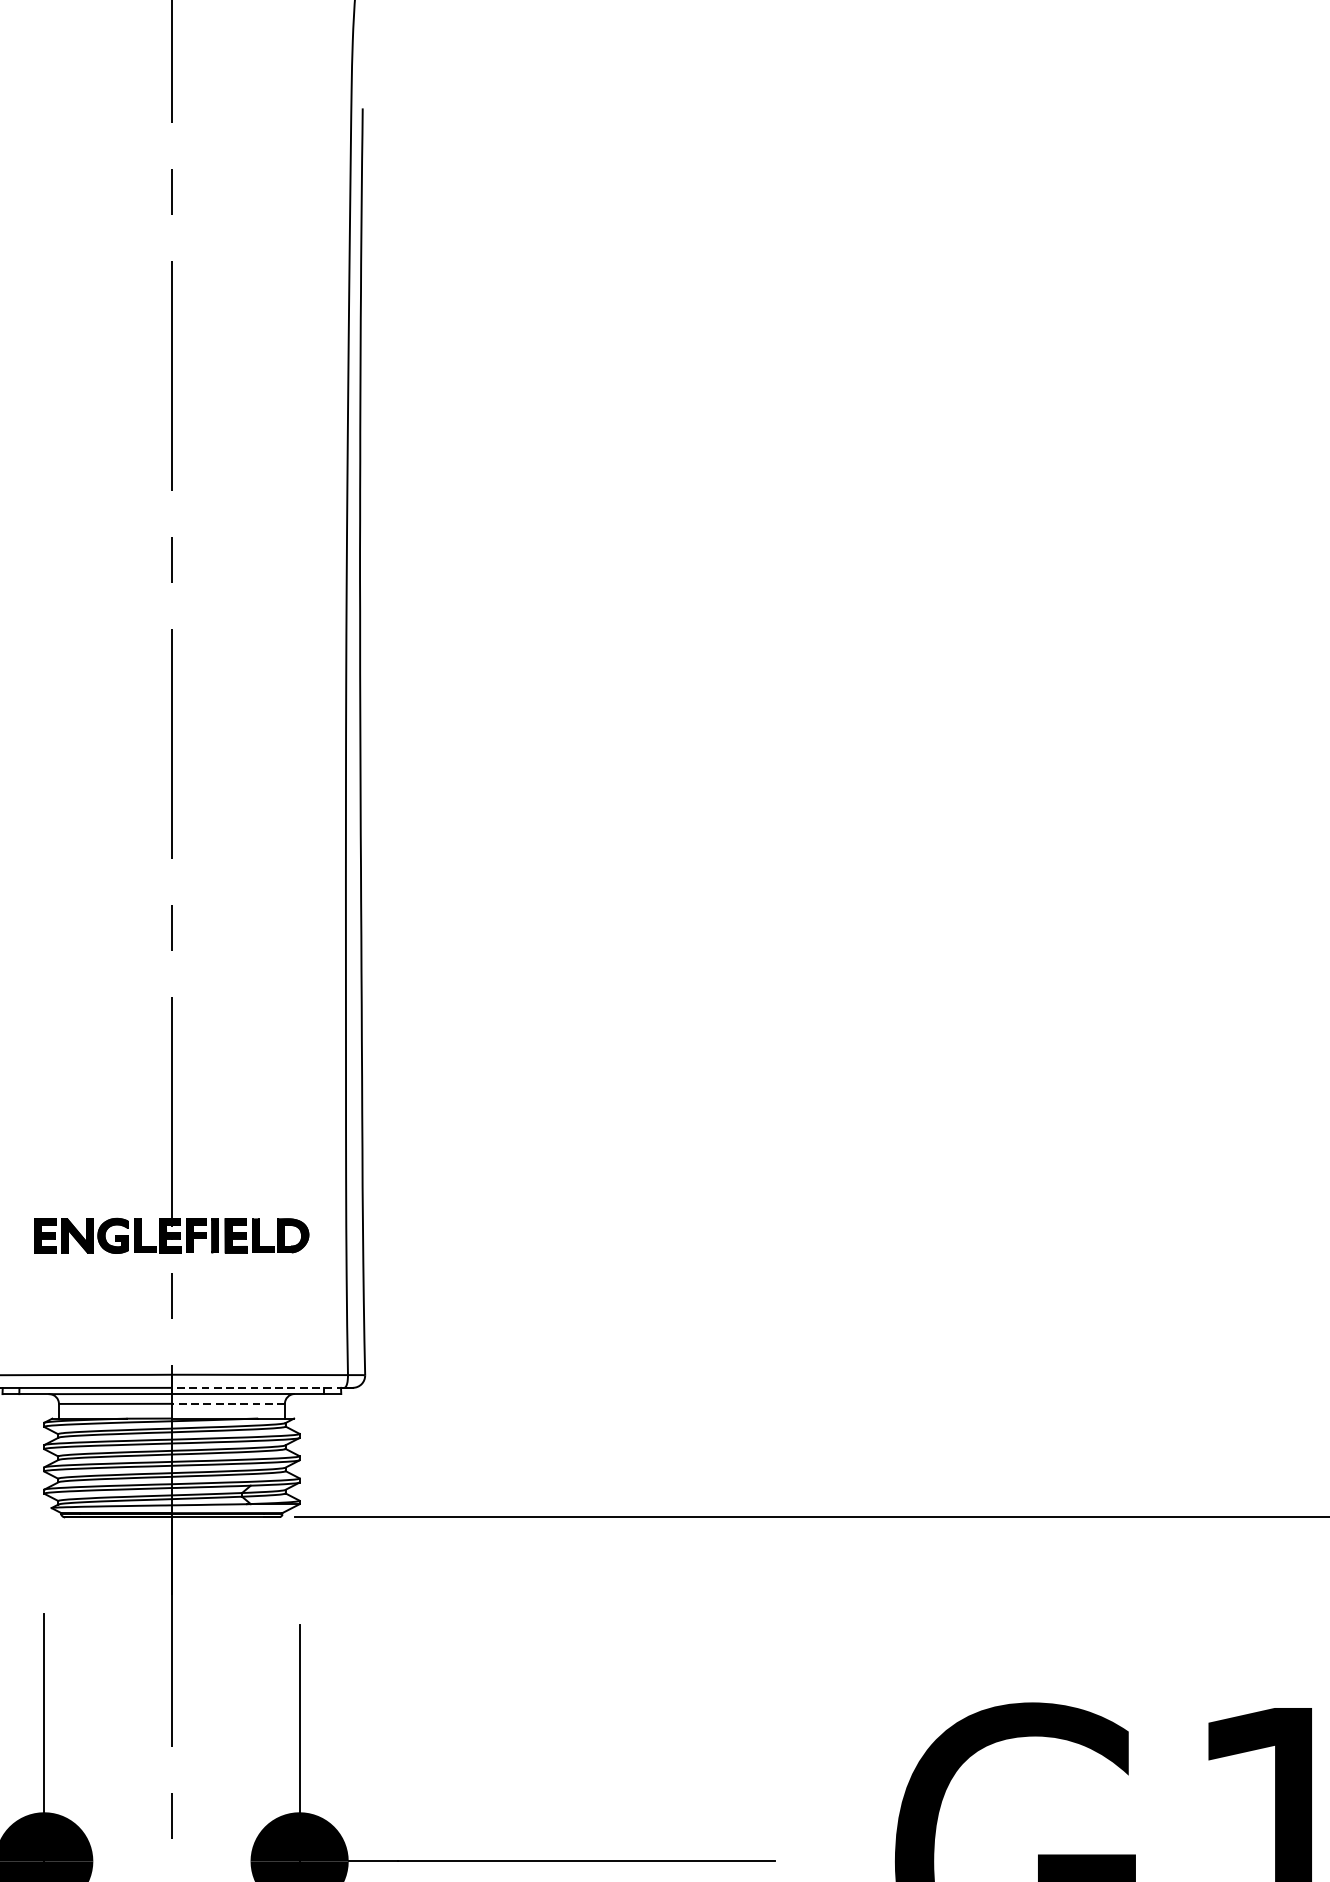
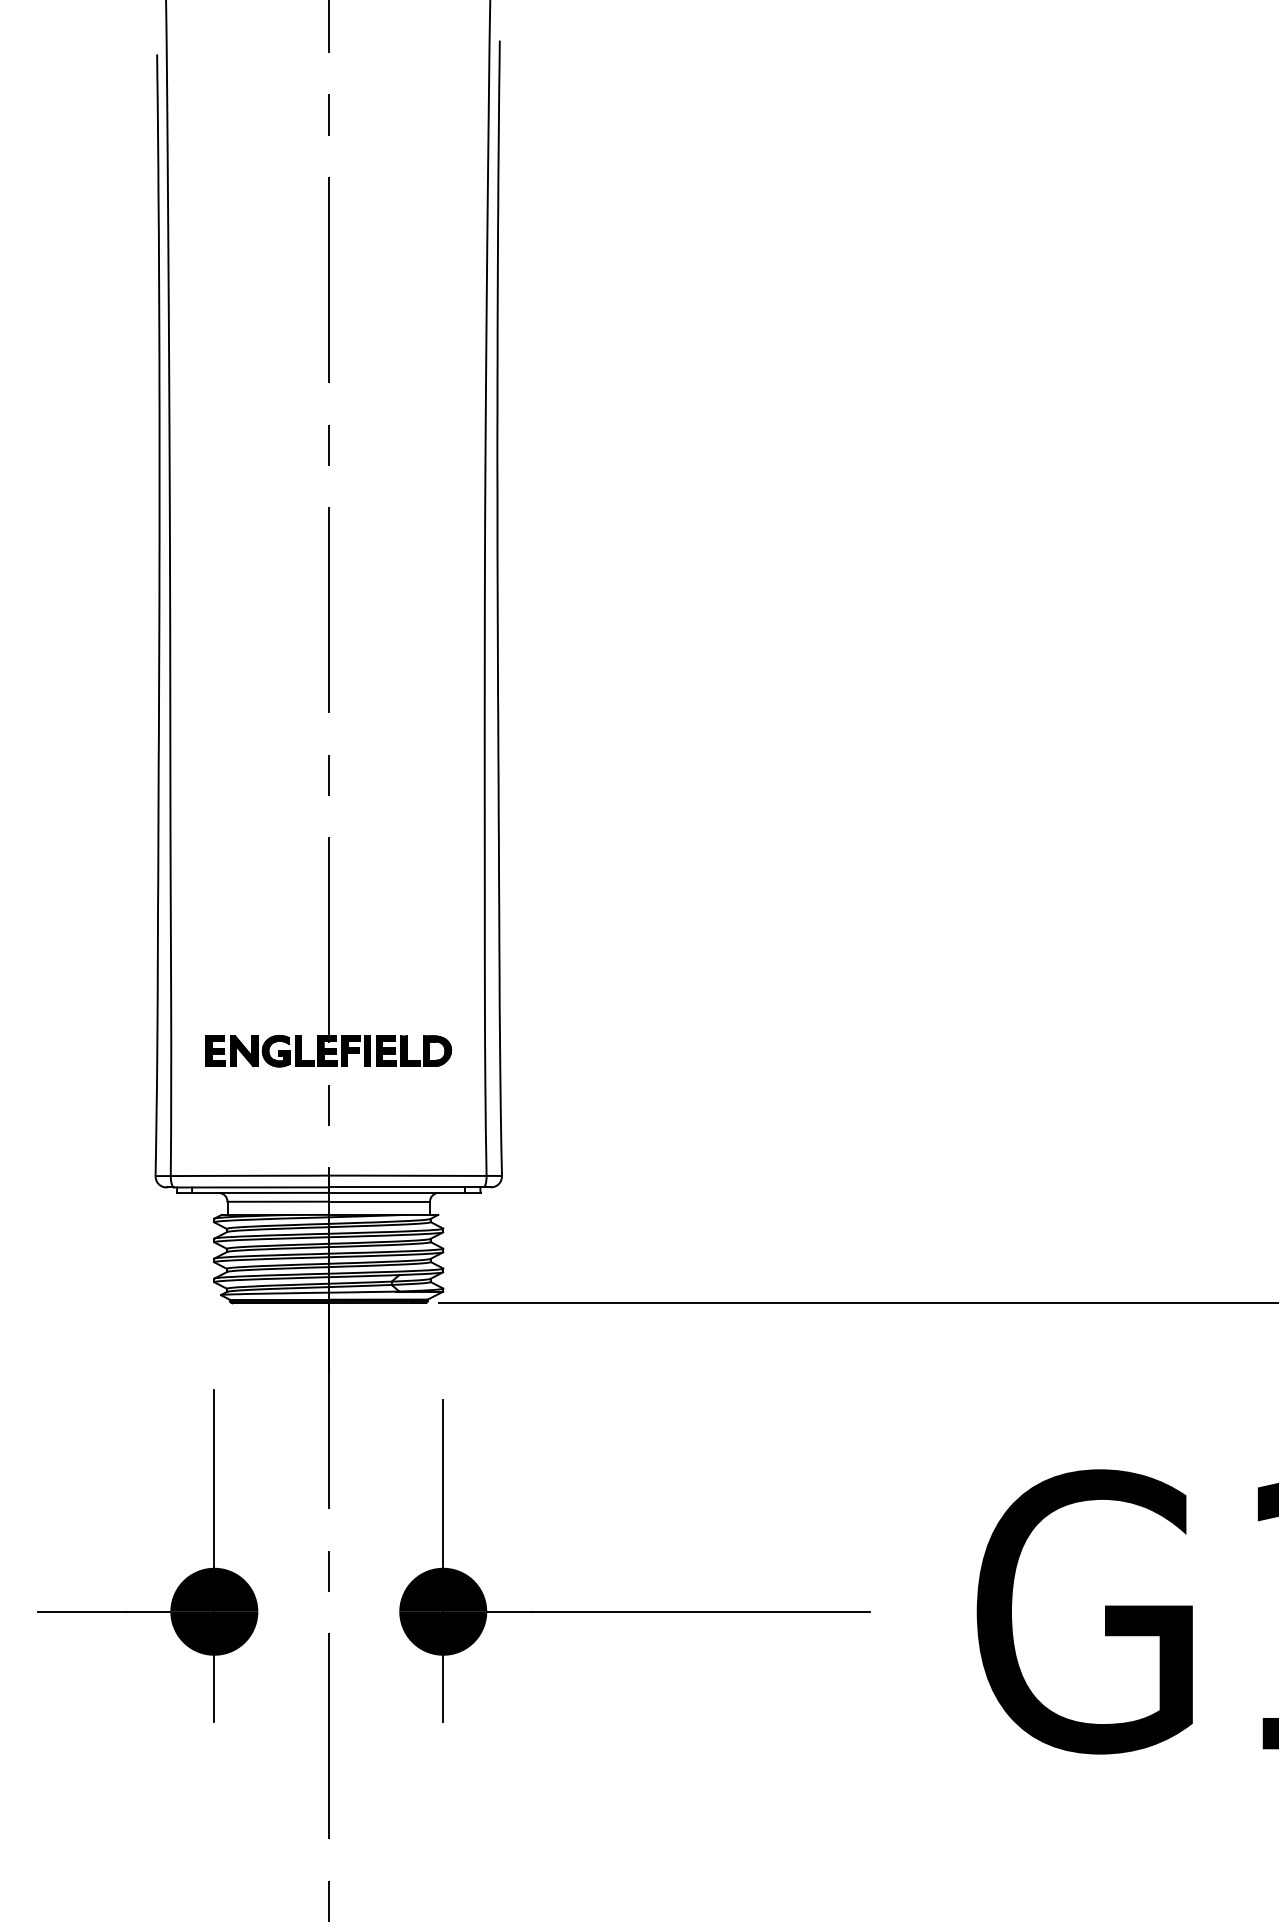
line: (257, 1388) -> (405, 1187), dashed -> solid
line: (228, 1403) -> (379, 1201), dashed -> solid

